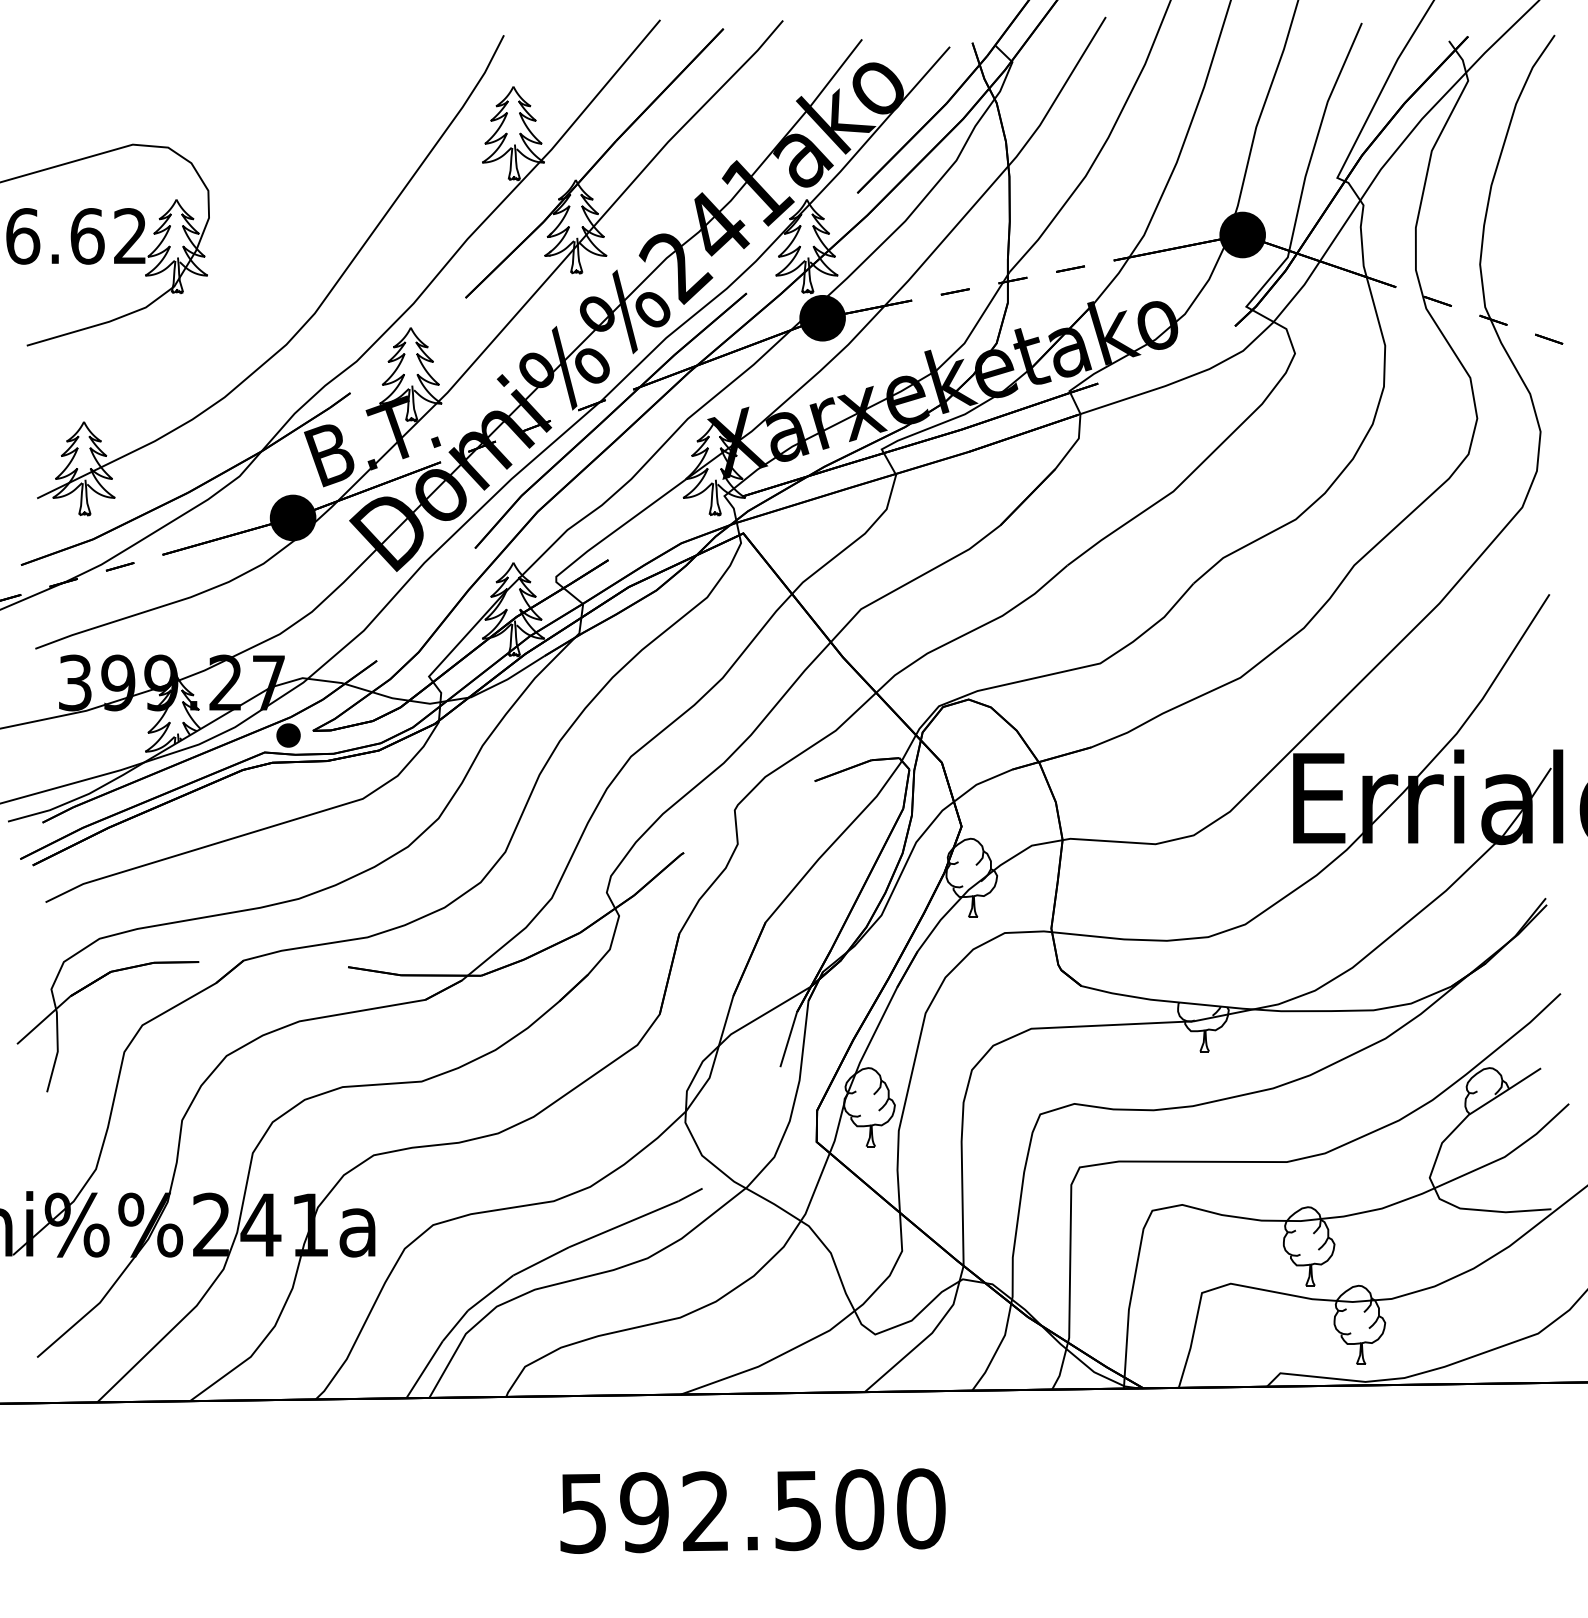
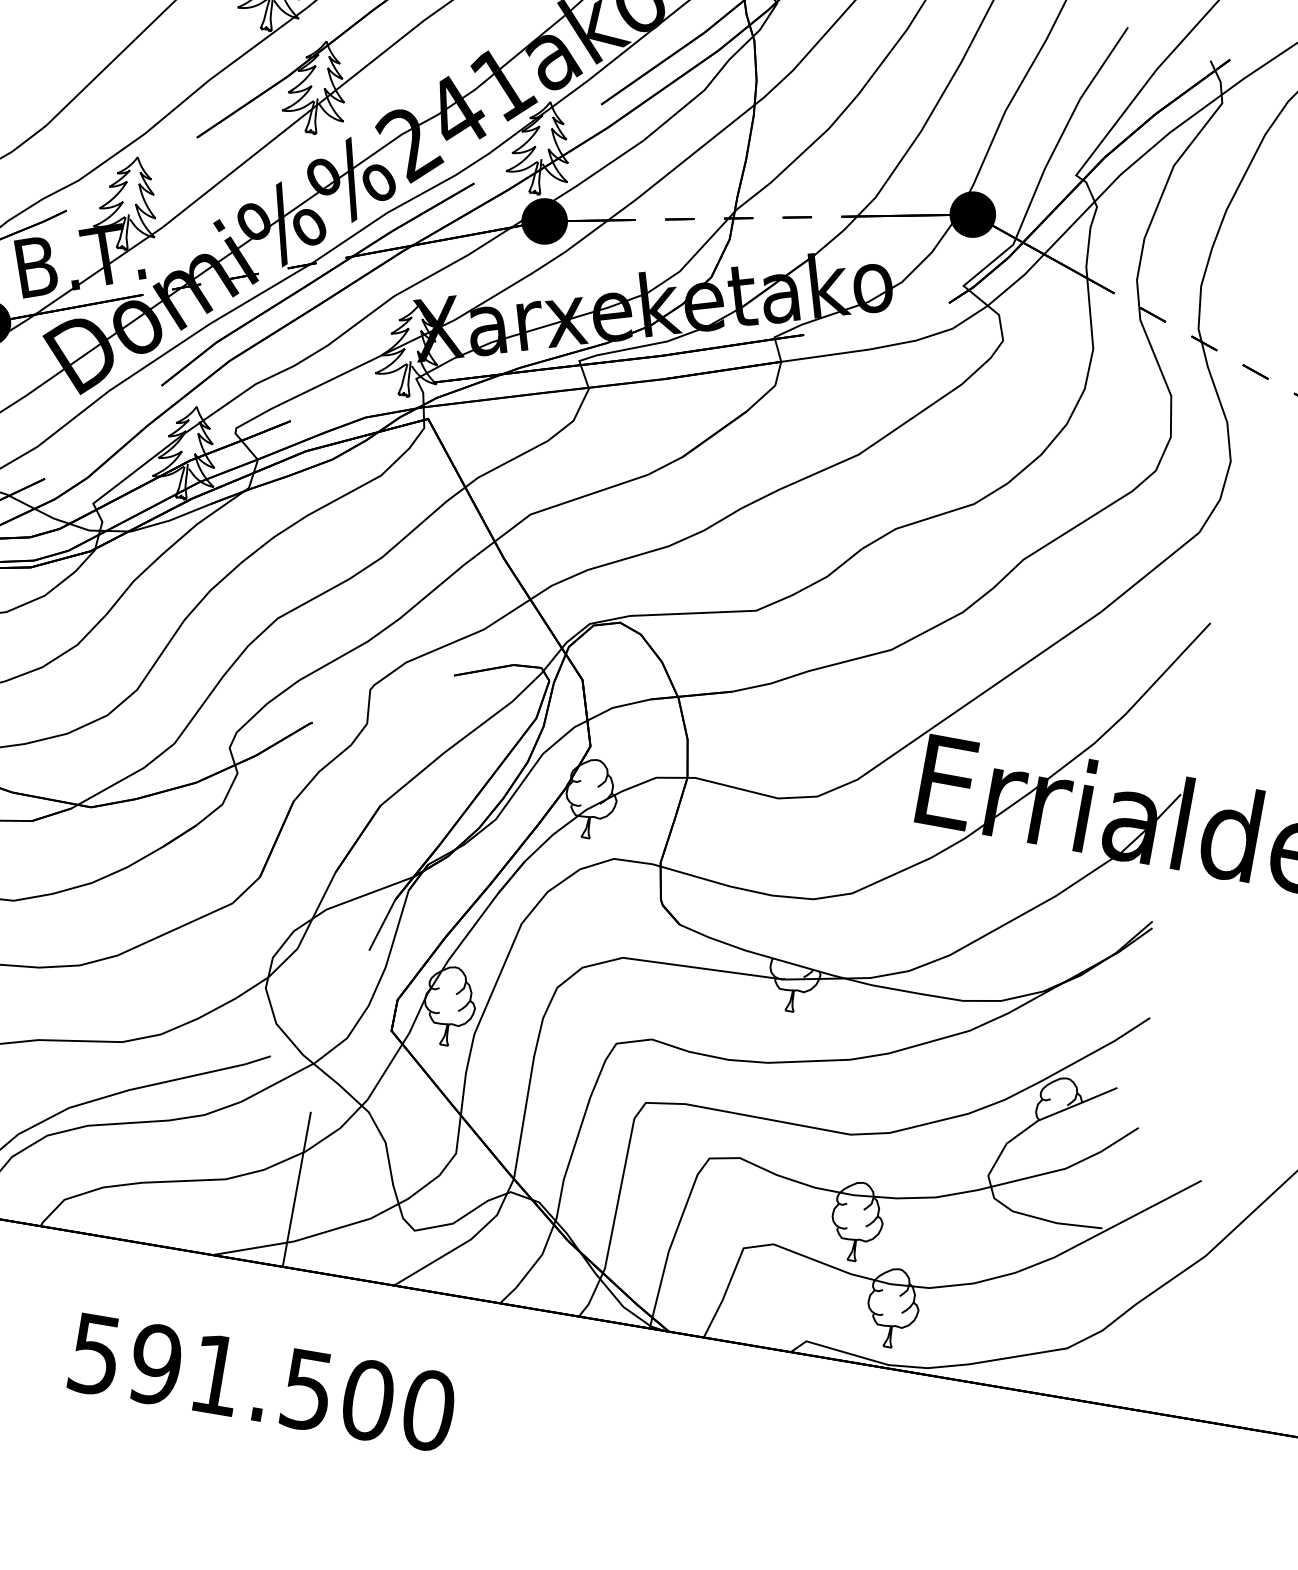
line: (751, 1315) -> (296, 1189), added
text: (705, 1511) -> (216, 1374), 592.500 -> 591.500

